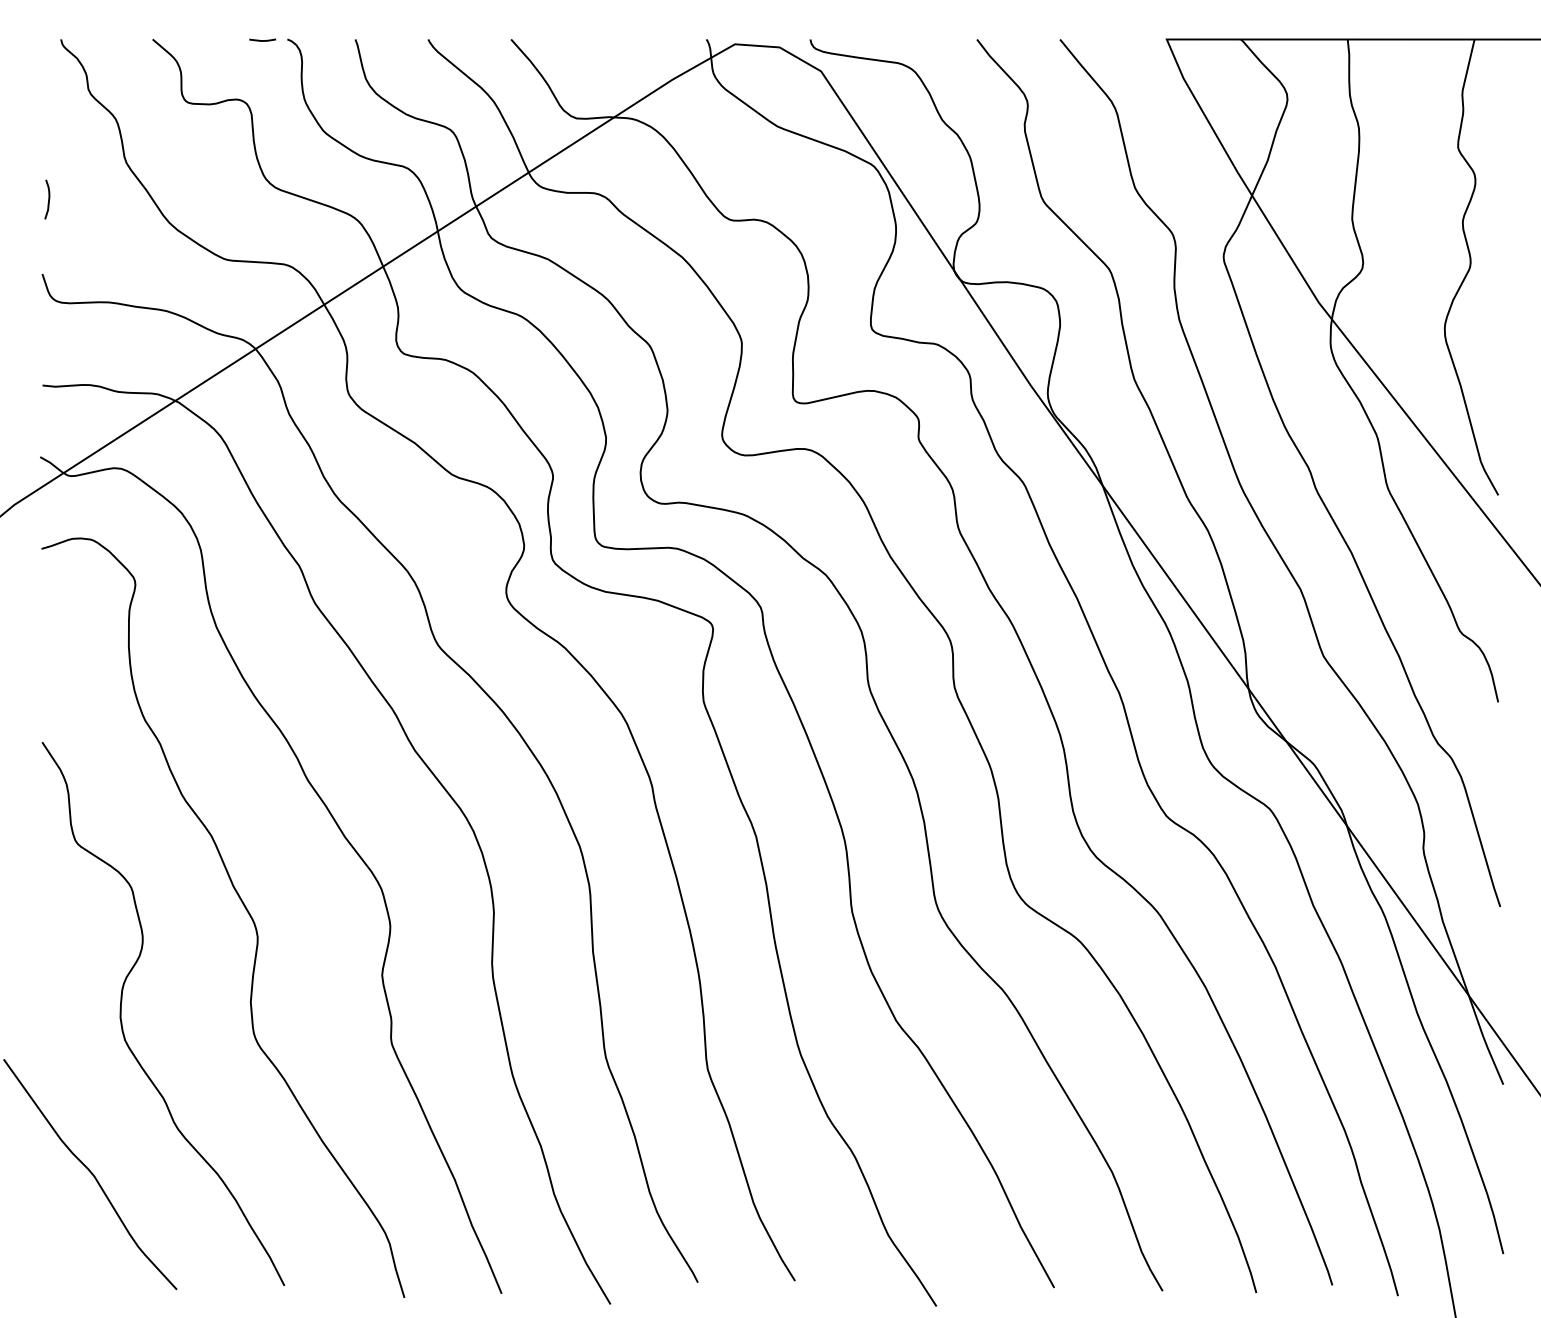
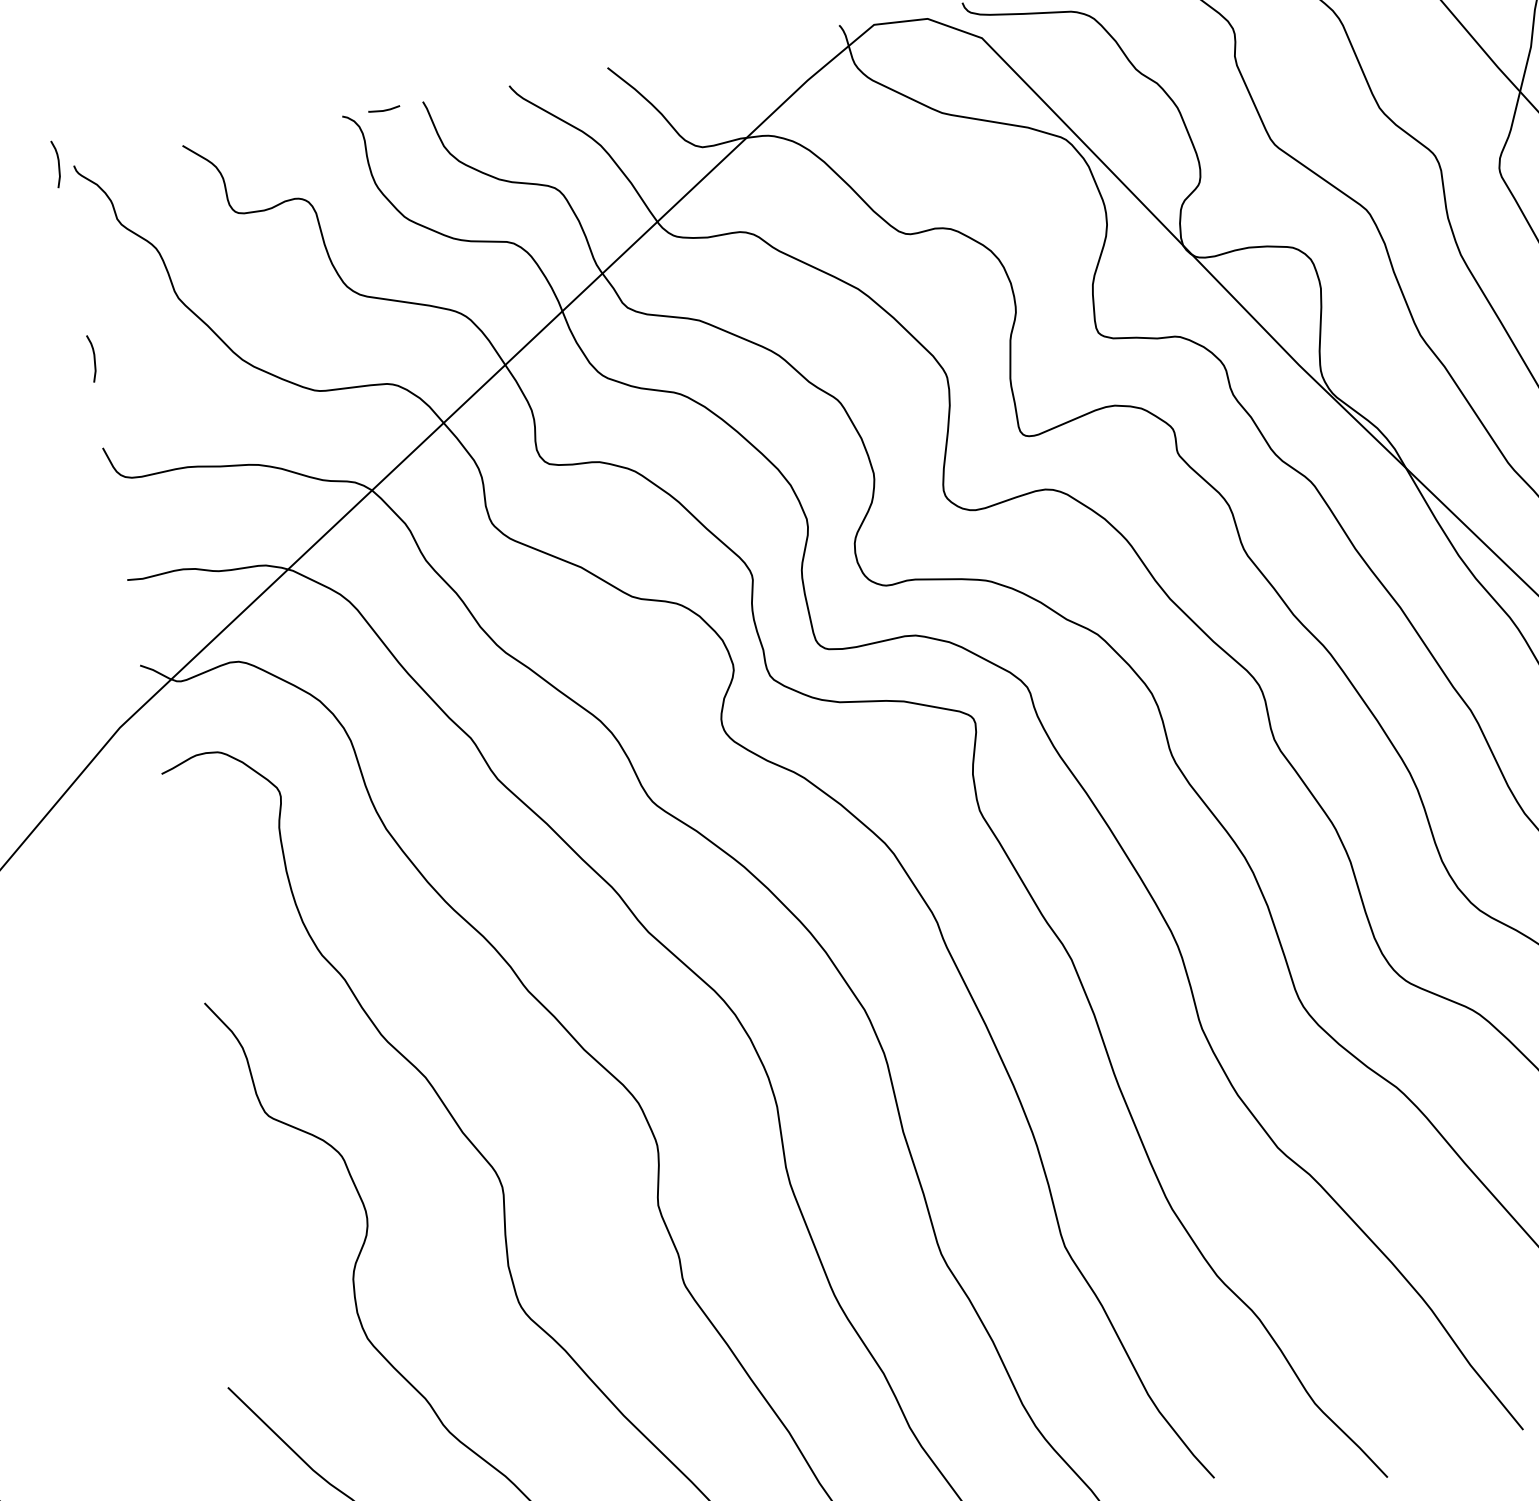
curve: (48, 35) -> (58, 163), added
line: (262, 40) -> (384, 110), moved

